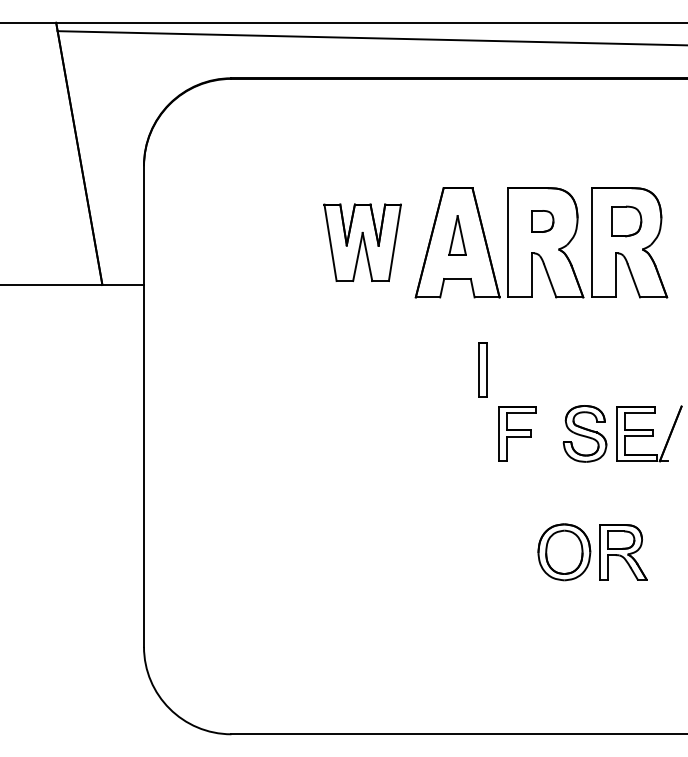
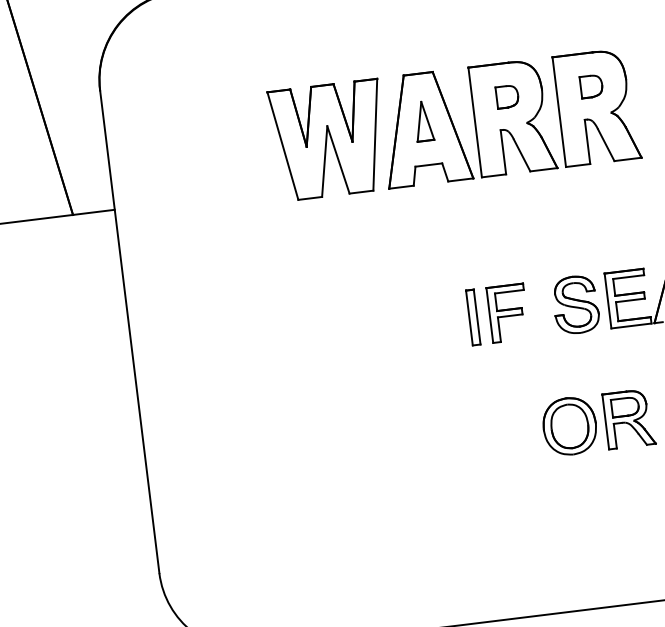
part: (626, 221) -> (591, 86), size x0.71
part: (362, 242) -> (328, 140), size x1.43
part: (482, 369) -> (472, 317), moved

